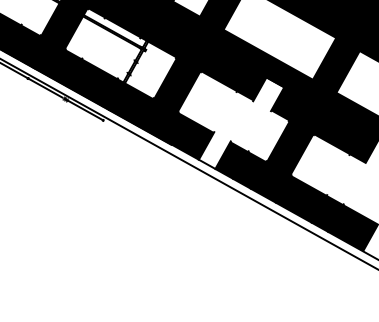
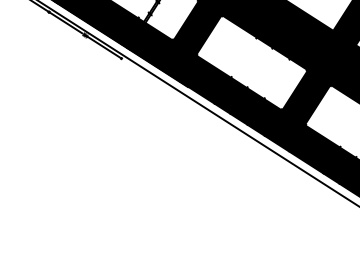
fill: (268, 94) -> (288, 42), added
fill: (214, 150) -> (230, 95), added

